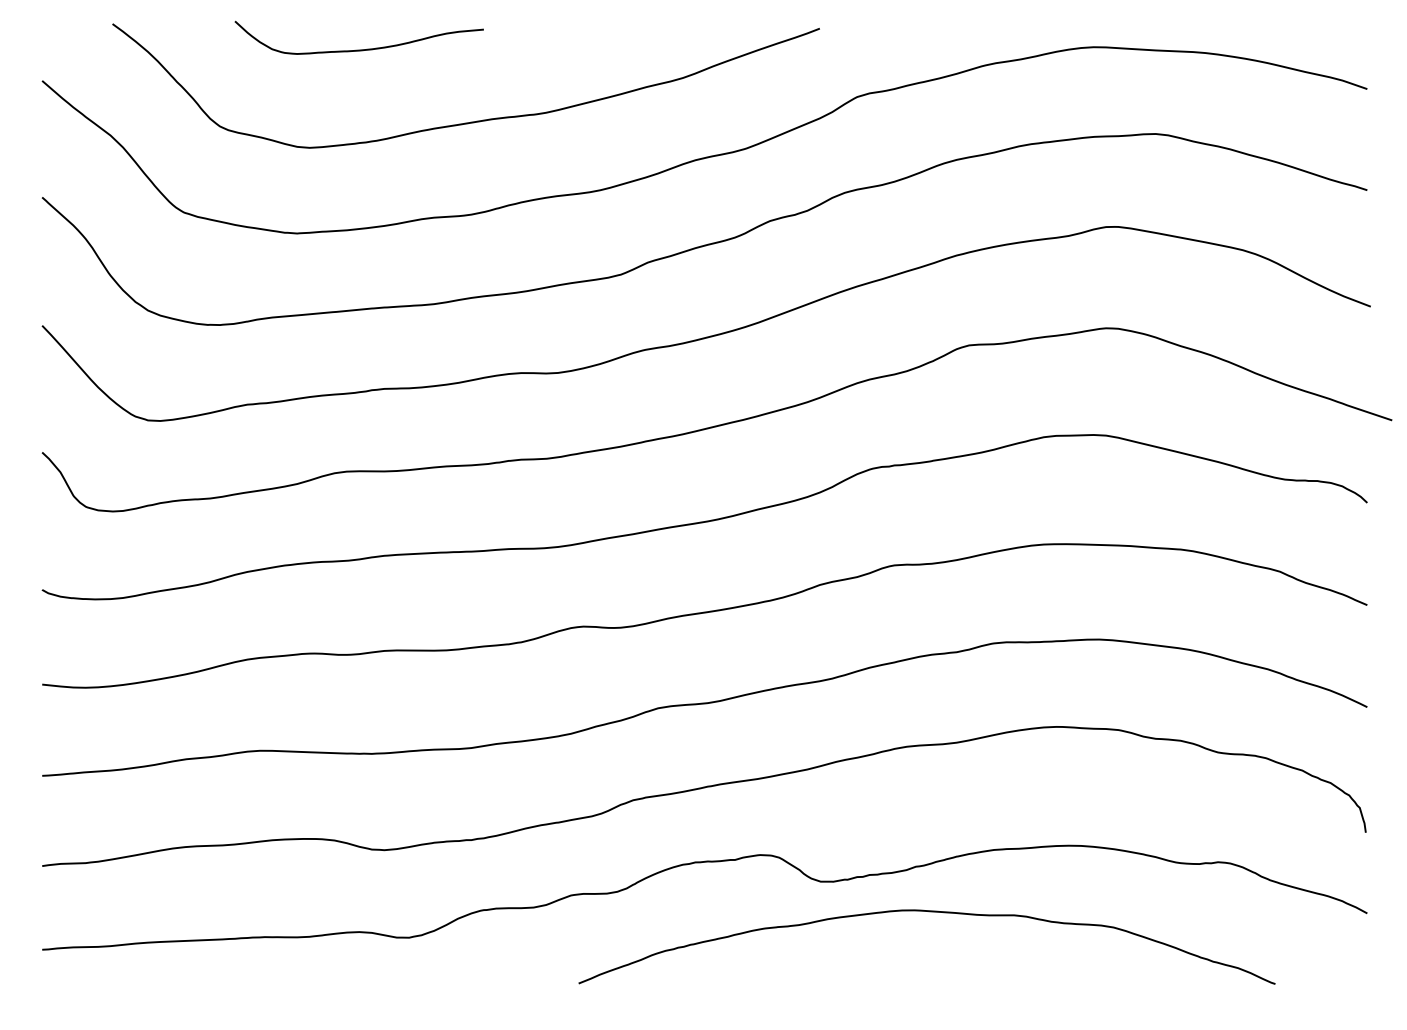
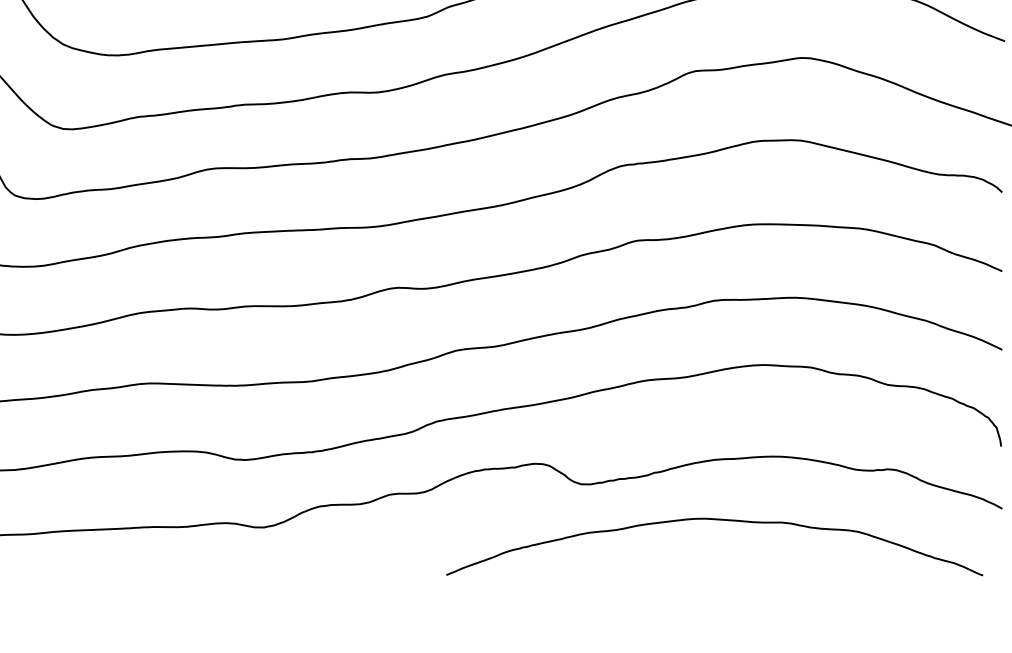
curve: (929, 912) -> (716, 520), moved

